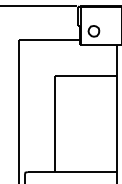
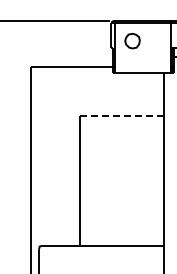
part: (93, 31) -> (132, 41), moved
line: (85, 76) -> (121, 116), solid -> dashed

